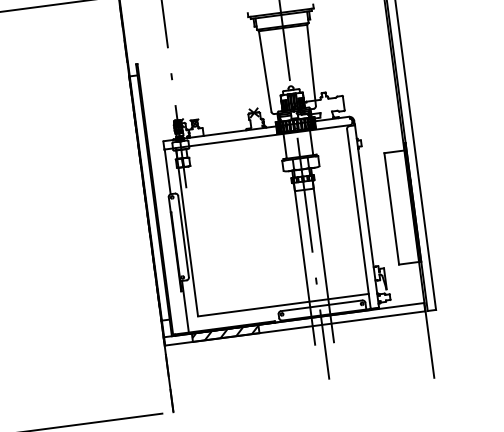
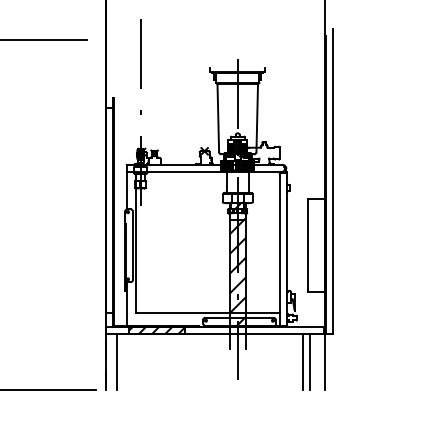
hatch: (310, 242) -> (237, 264), added
line: (413, 346) -> (310, 361), added
line: (404, 347) -> (303, 361), added
line: (183, 376) -> (117, 361), added

